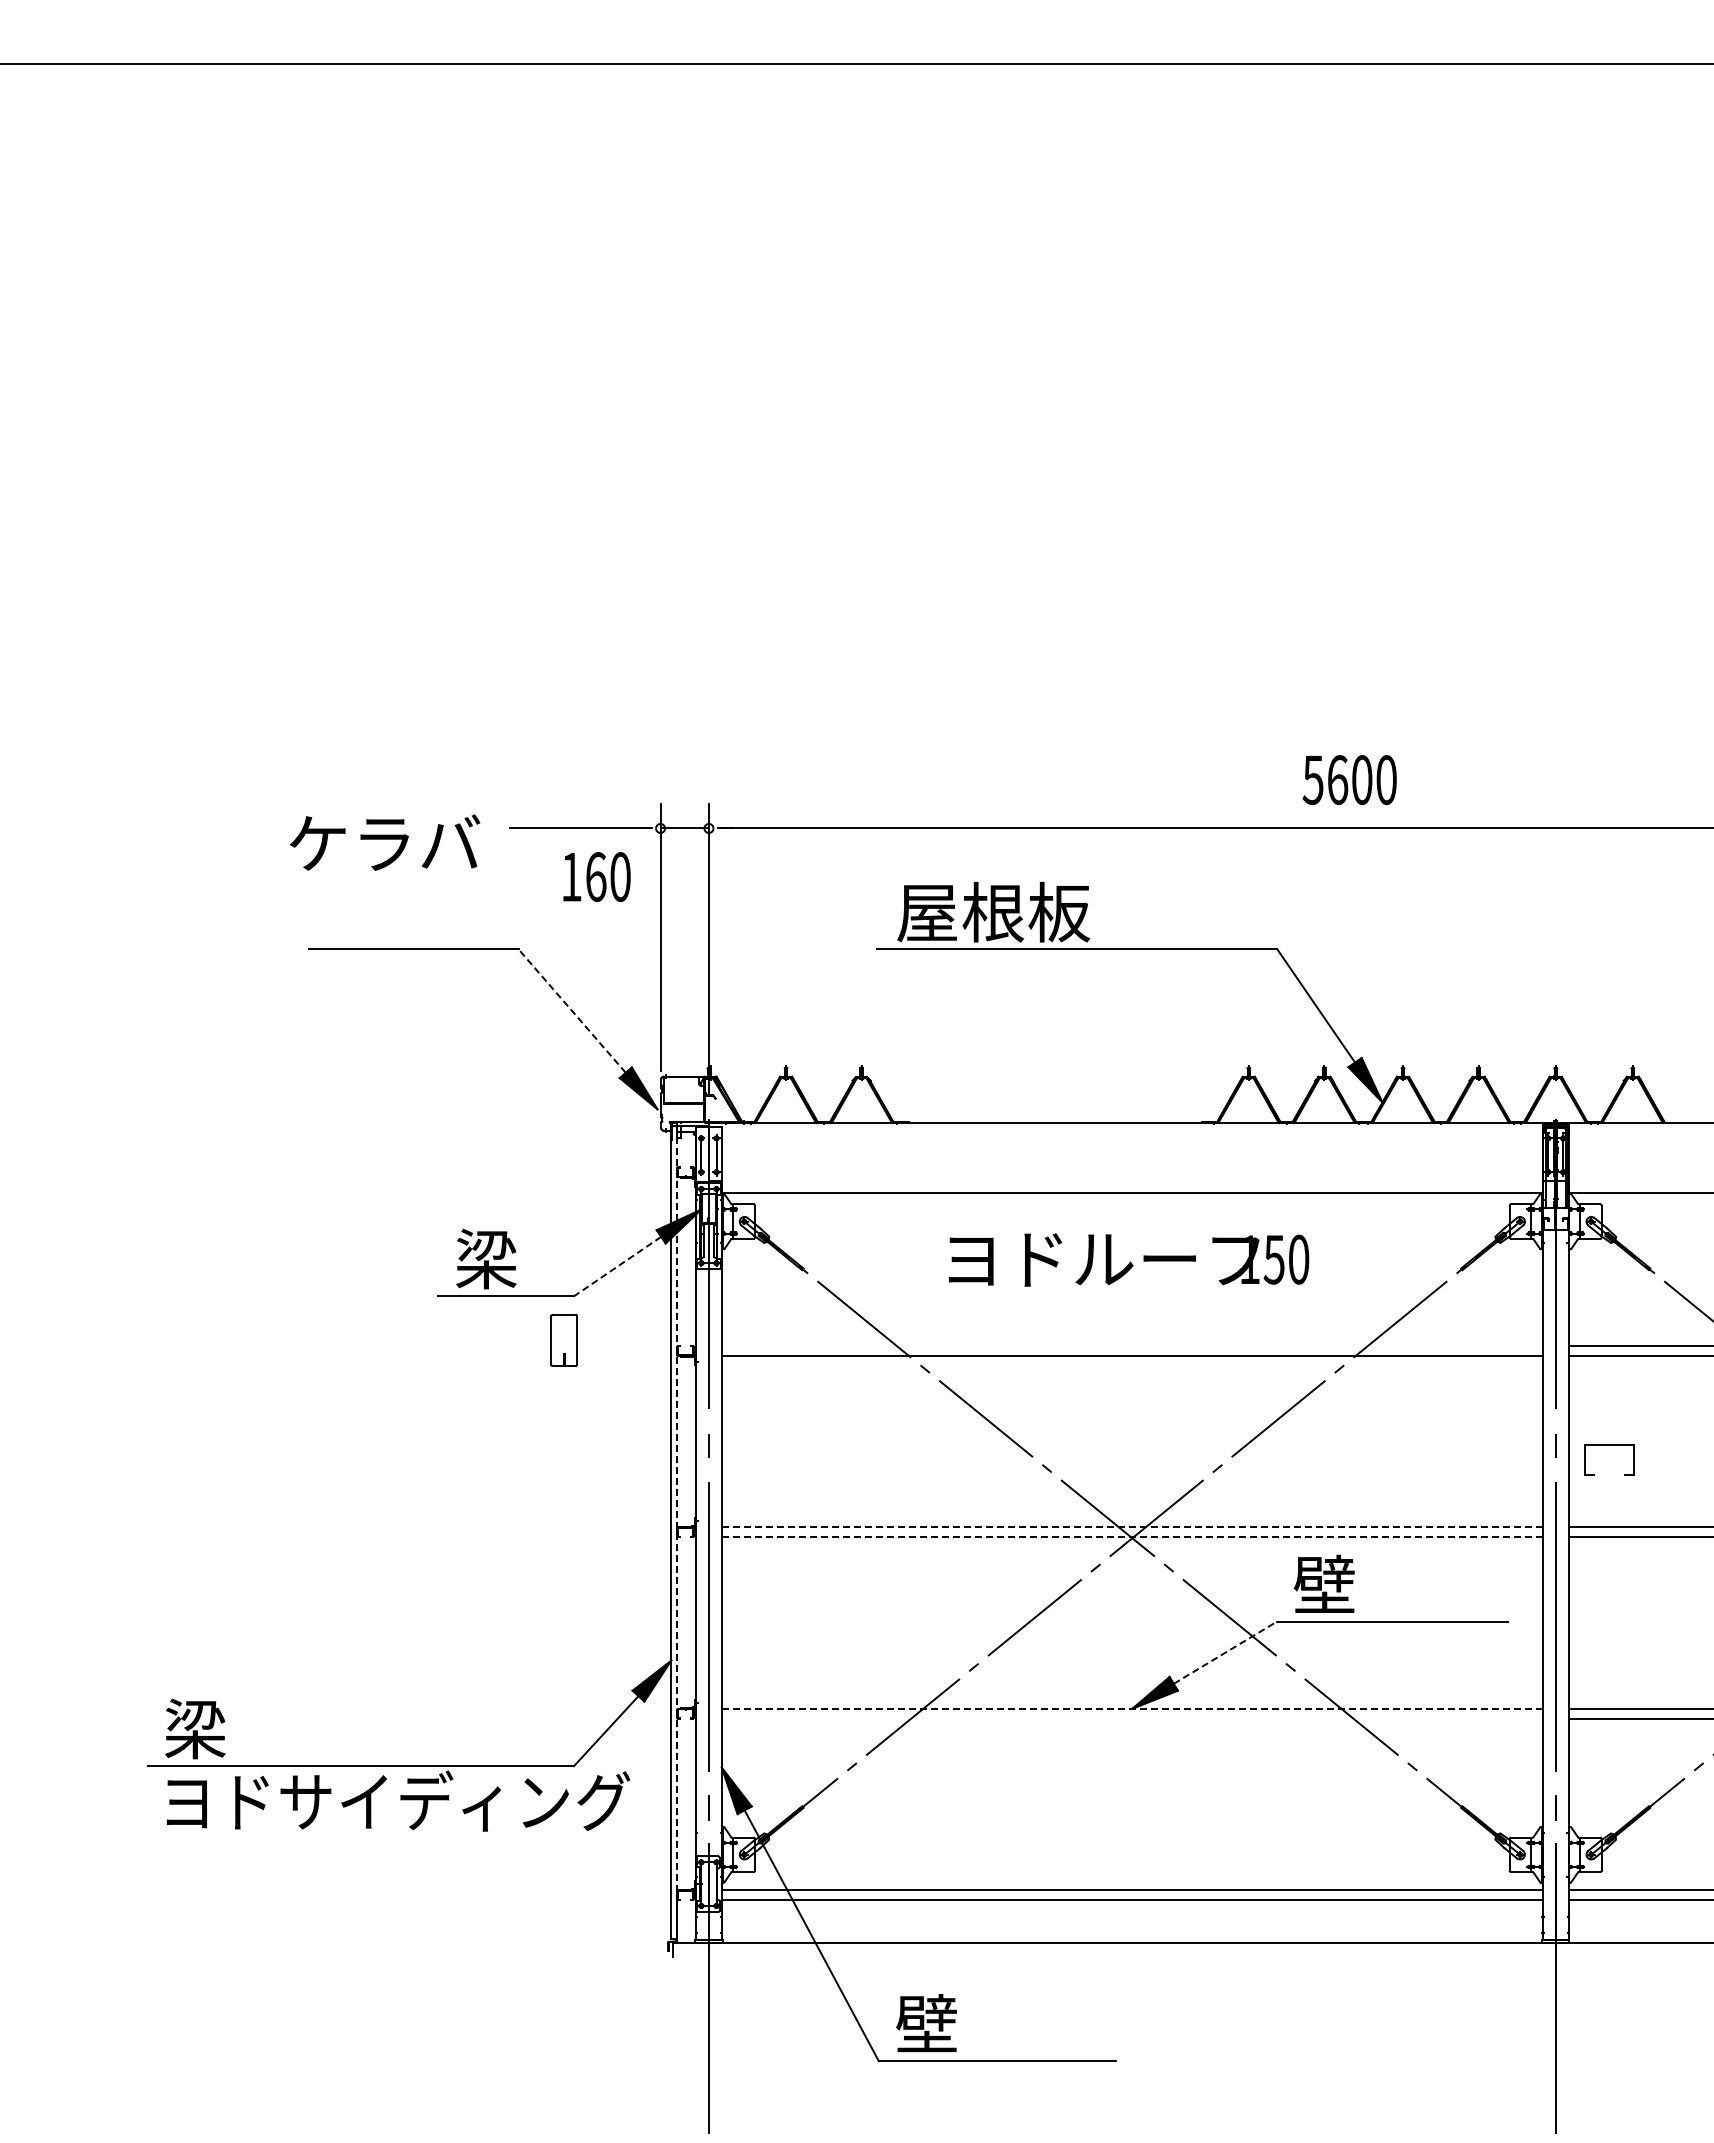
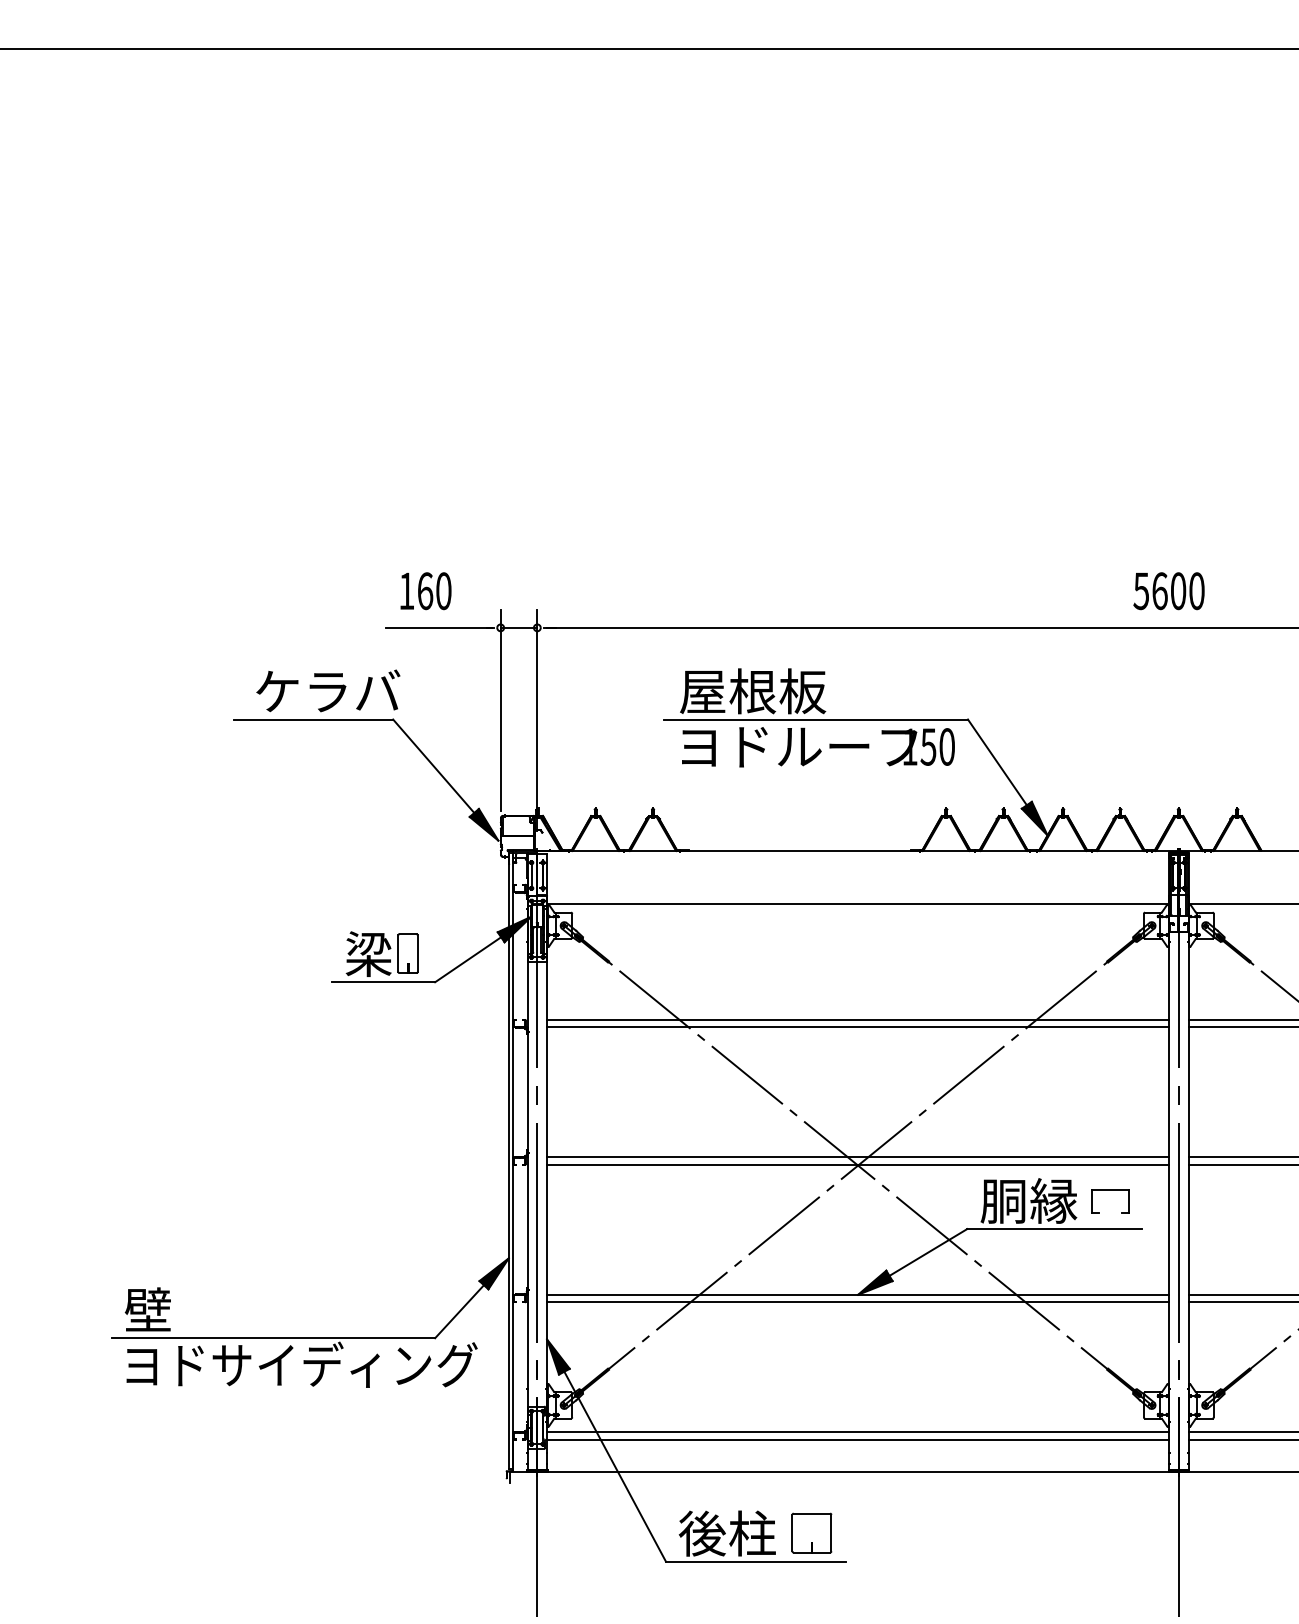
text: (1349, 779) -> (1168, 590), moved
text: (384, 842) -> (327, 690), moved
text: (596, 876) -> (425, 590), moved
line: (572, 1011) -> (433, 766), dashed -> solid
text: (1129, 1259) -> (818, 746), moved
line: (617, 1266) -> (468, 959), dashed -> solid
part: (563, 1339) -> (407, 952), moved
line: (1131, 1345) -> (857, 1019), added
part: (1609, 1445) -> (1110, 1190), moved
line: (1132, 1527) -> (858, 1157), dashed -> solid
line: (677, 1532) -> (513, 1161), dashed -> solid
line: (1132, 1537) -> (858, 1165), dashed -> solid
text: (1357, 1584) -> (1028, 1200), 壁 -> 胴縁
line: (1225, 1652) -> (928, 1252), dashed -> solid
line: (1132, 1708) -> (858, 1294), dashed -> solid
line: (1131, 1718) -> (857, 1302), added
text: (194, 1728) -> (147, 1309), 梁 -> 壁
part: (1070, 2022) -> (811, 1532), added
text: (959, 2023) -> (727, 1533), 壁 -> 後柱

